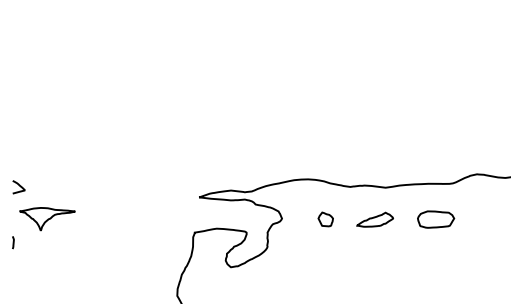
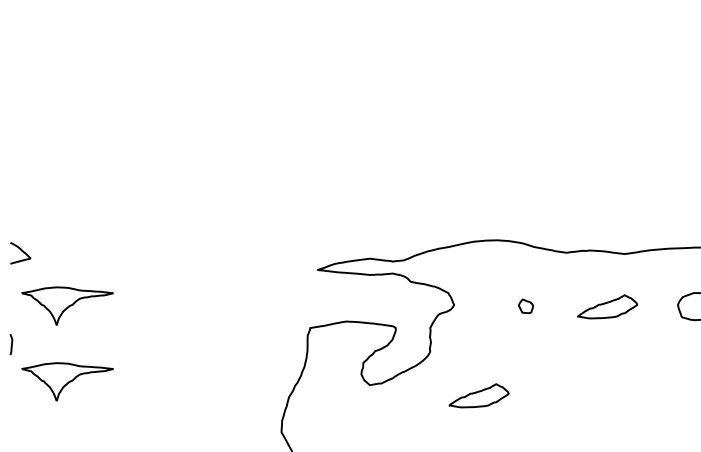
part: (325, 219) -> (525, 306), size x0.6
part: (47, 265) -> (67, 382), added
part: (296, 273) -> (477, 395), added

